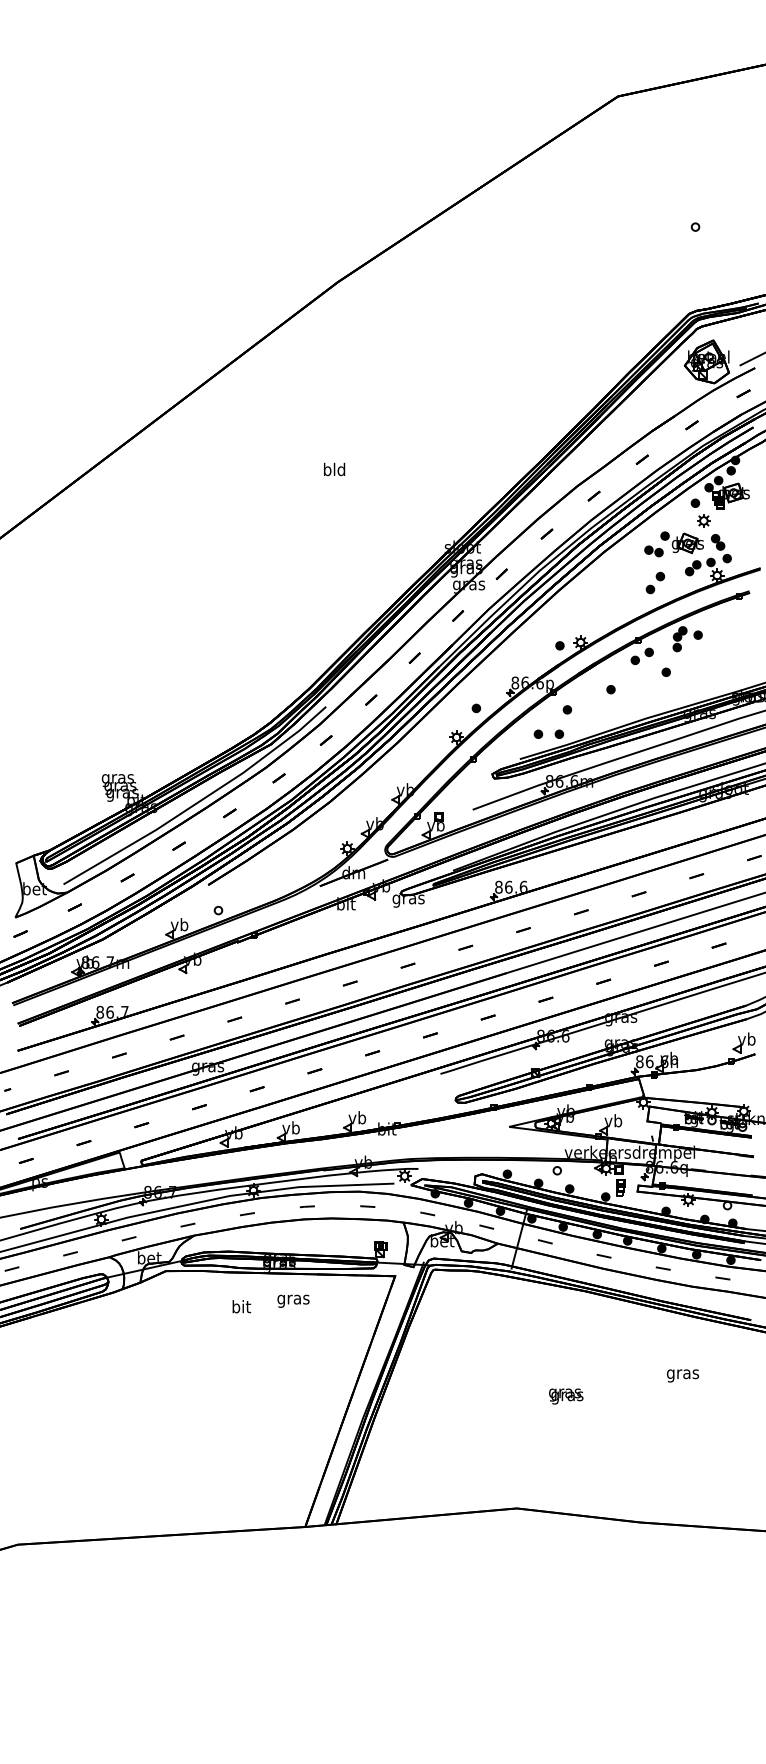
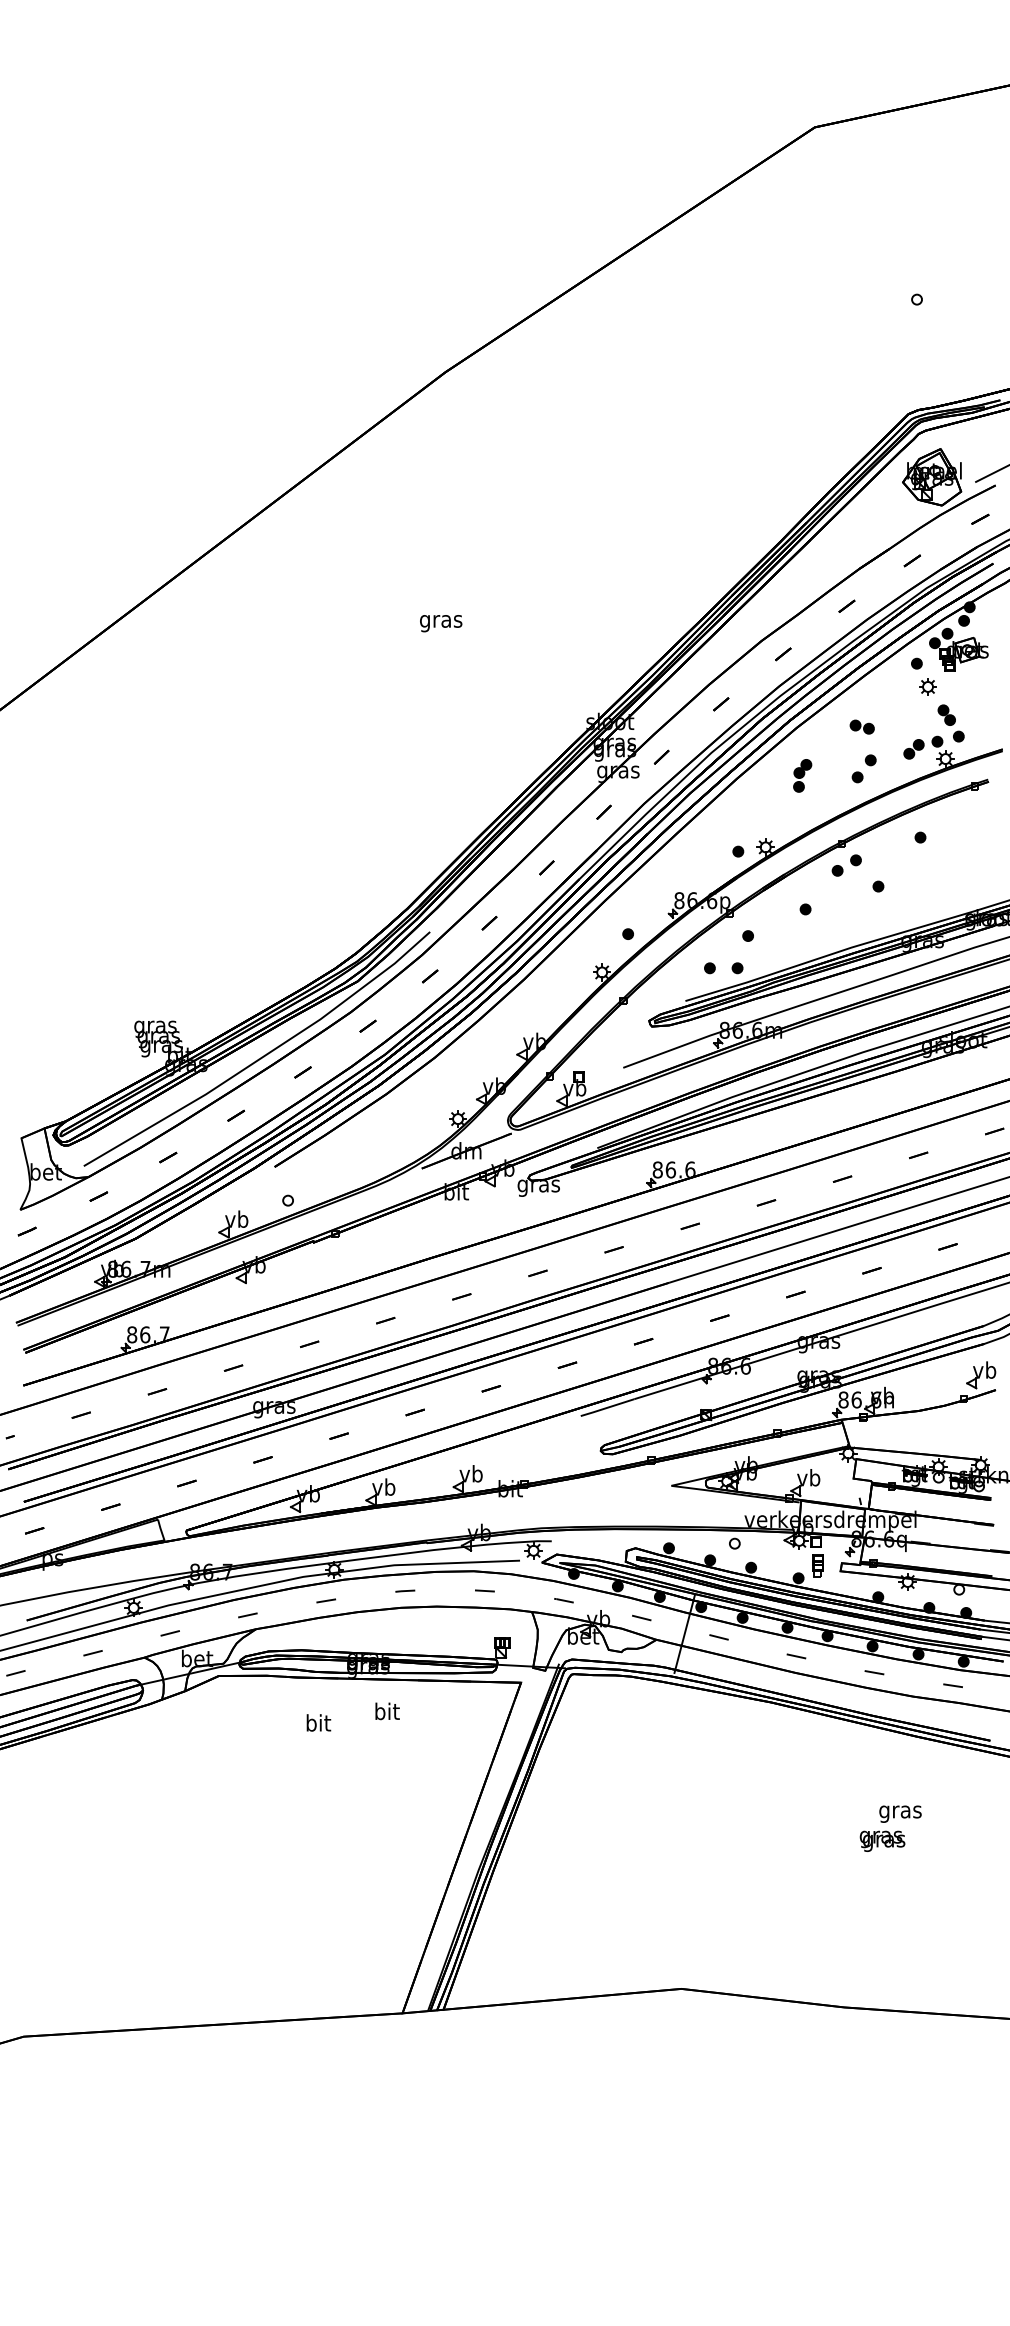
text: (334, 471) -> (441, 621), bld -> gras
part: (682, 542) -> (899, 715), removed
part: (679, 638) -> (802, 775), moved
text: (293, 1299) -> (386, 1713), gras -> bit
text: (566, 1395) -> (882, 1840), moved

